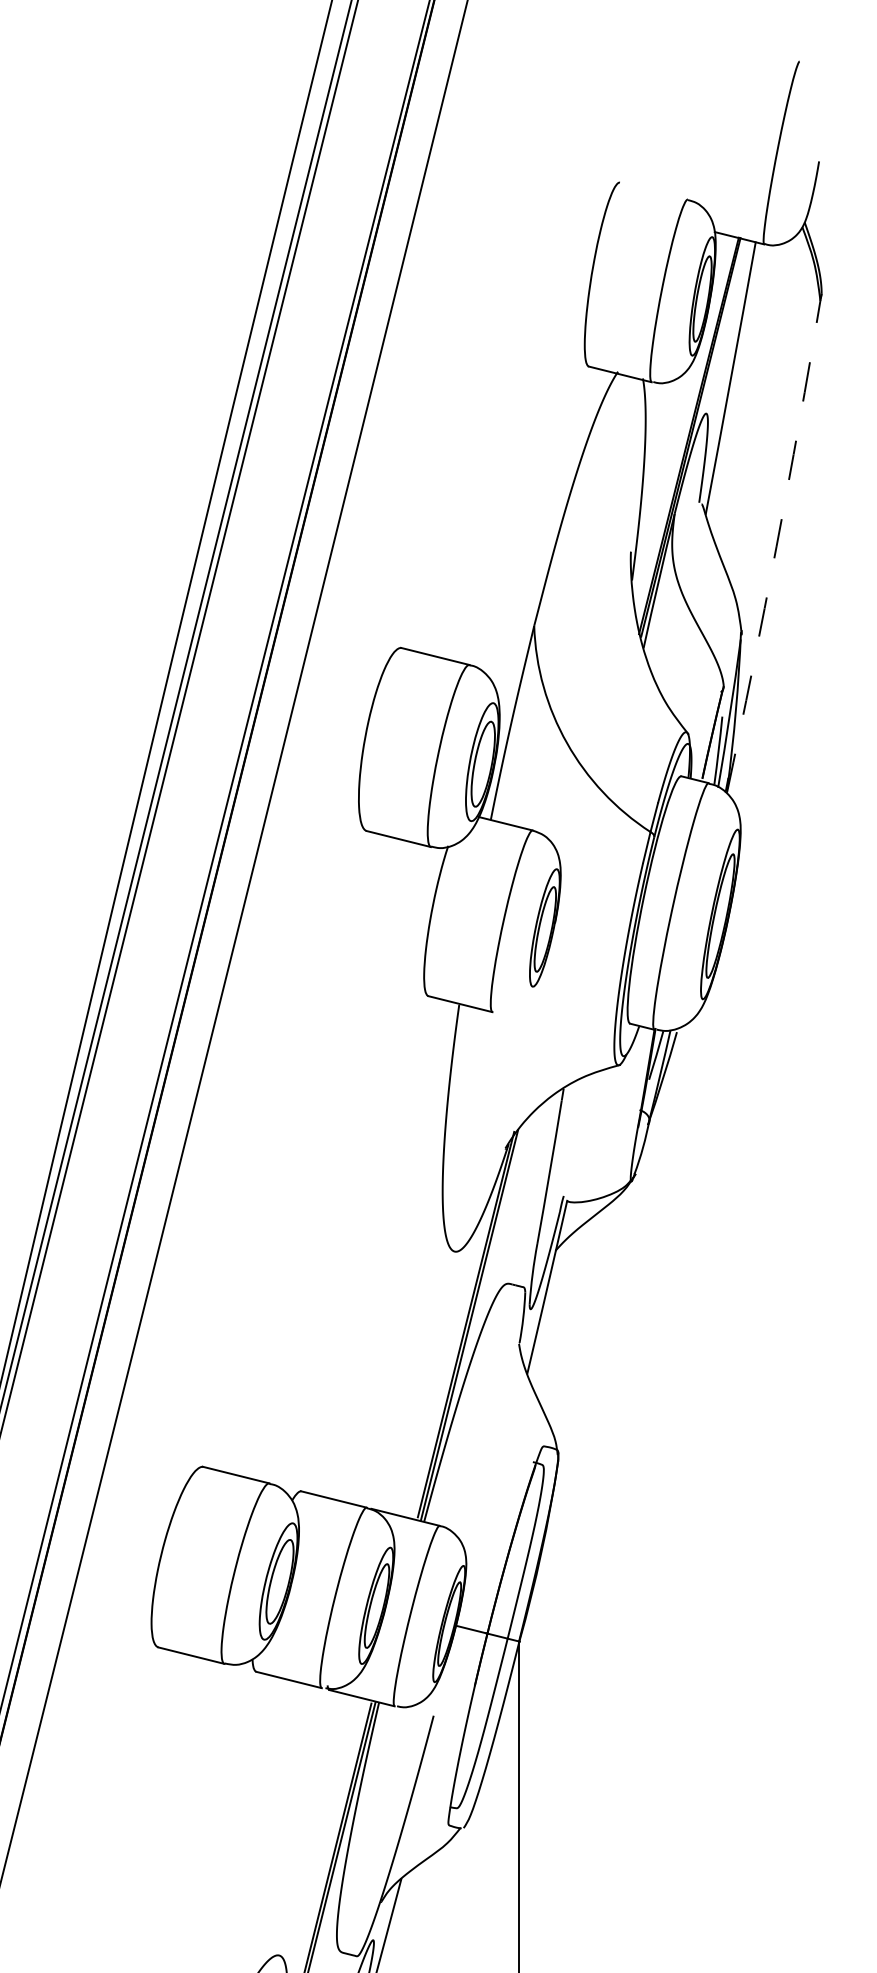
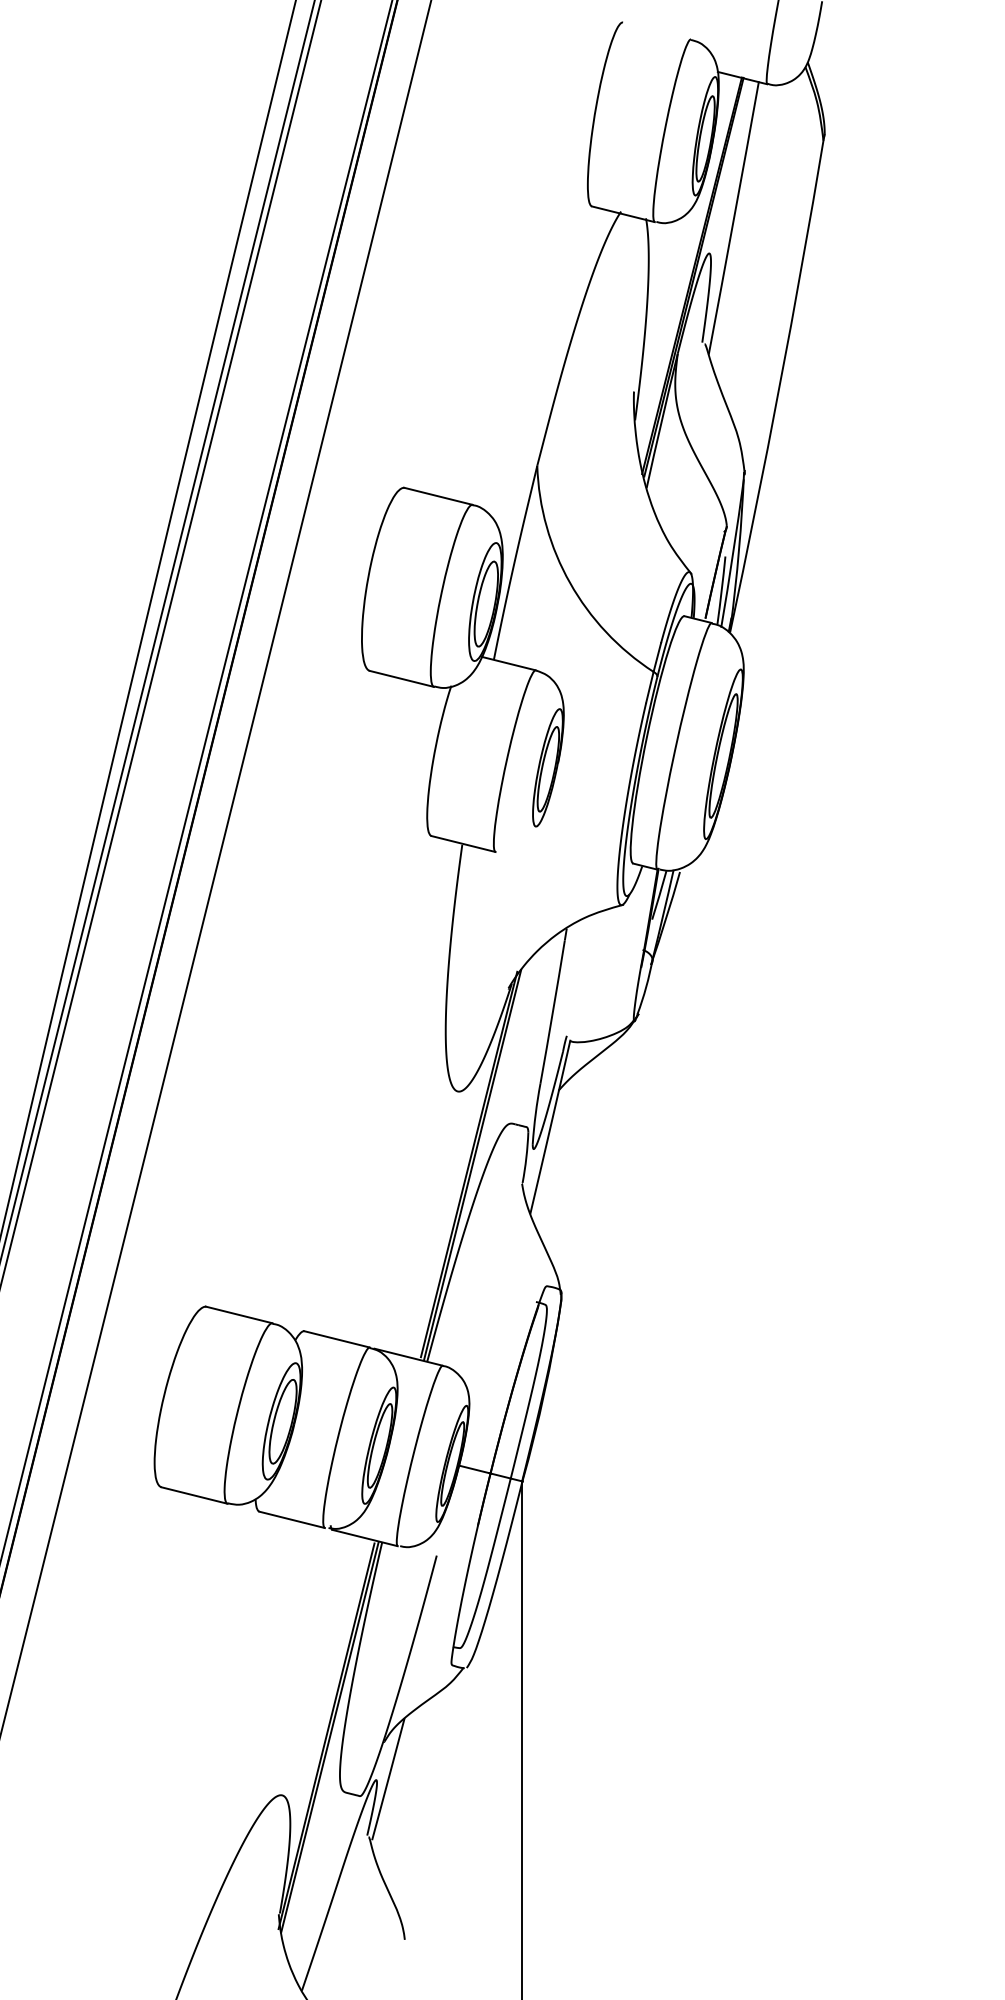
arc: (776, 546) -> (779, 386), dashed -> solid

